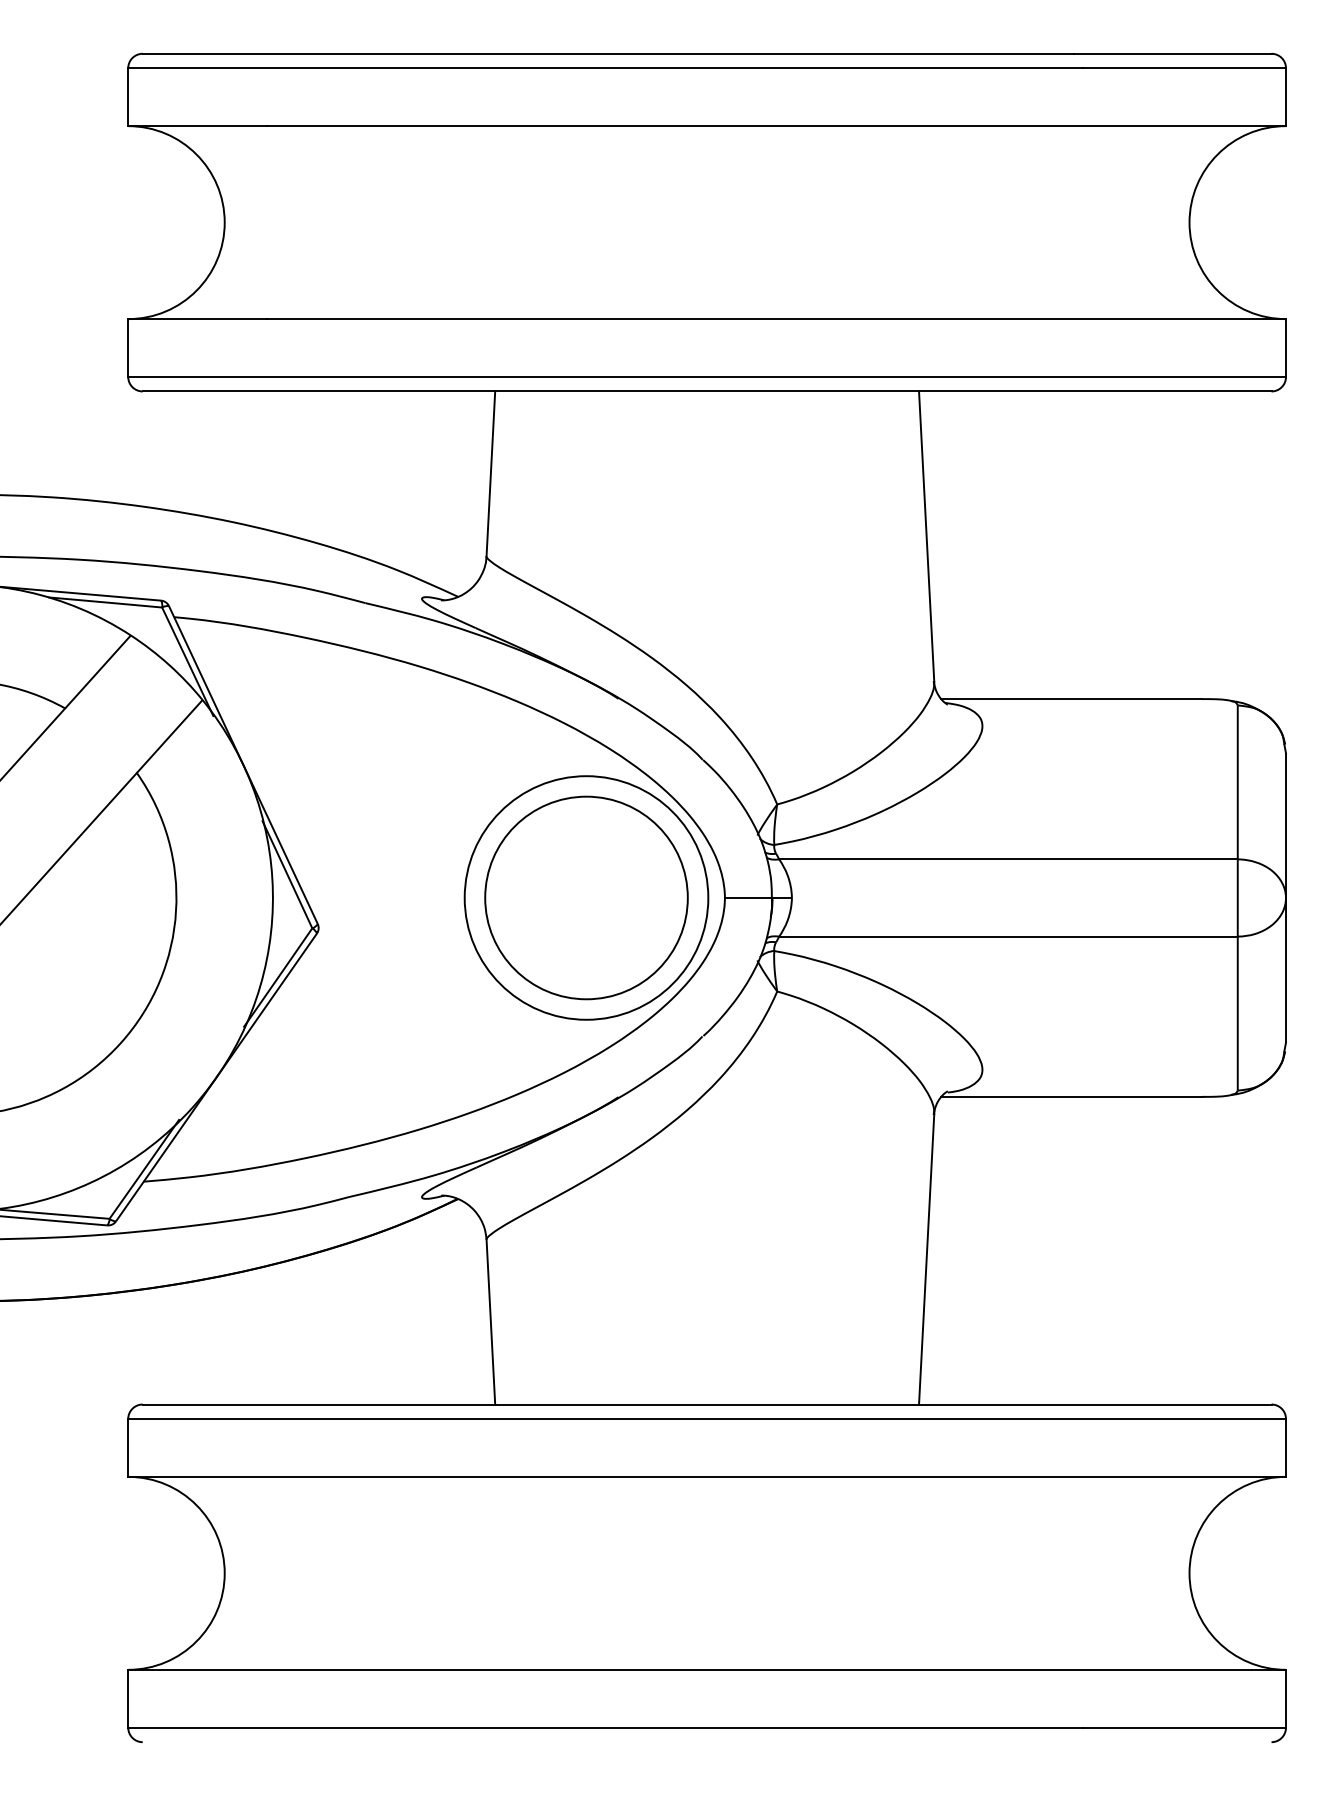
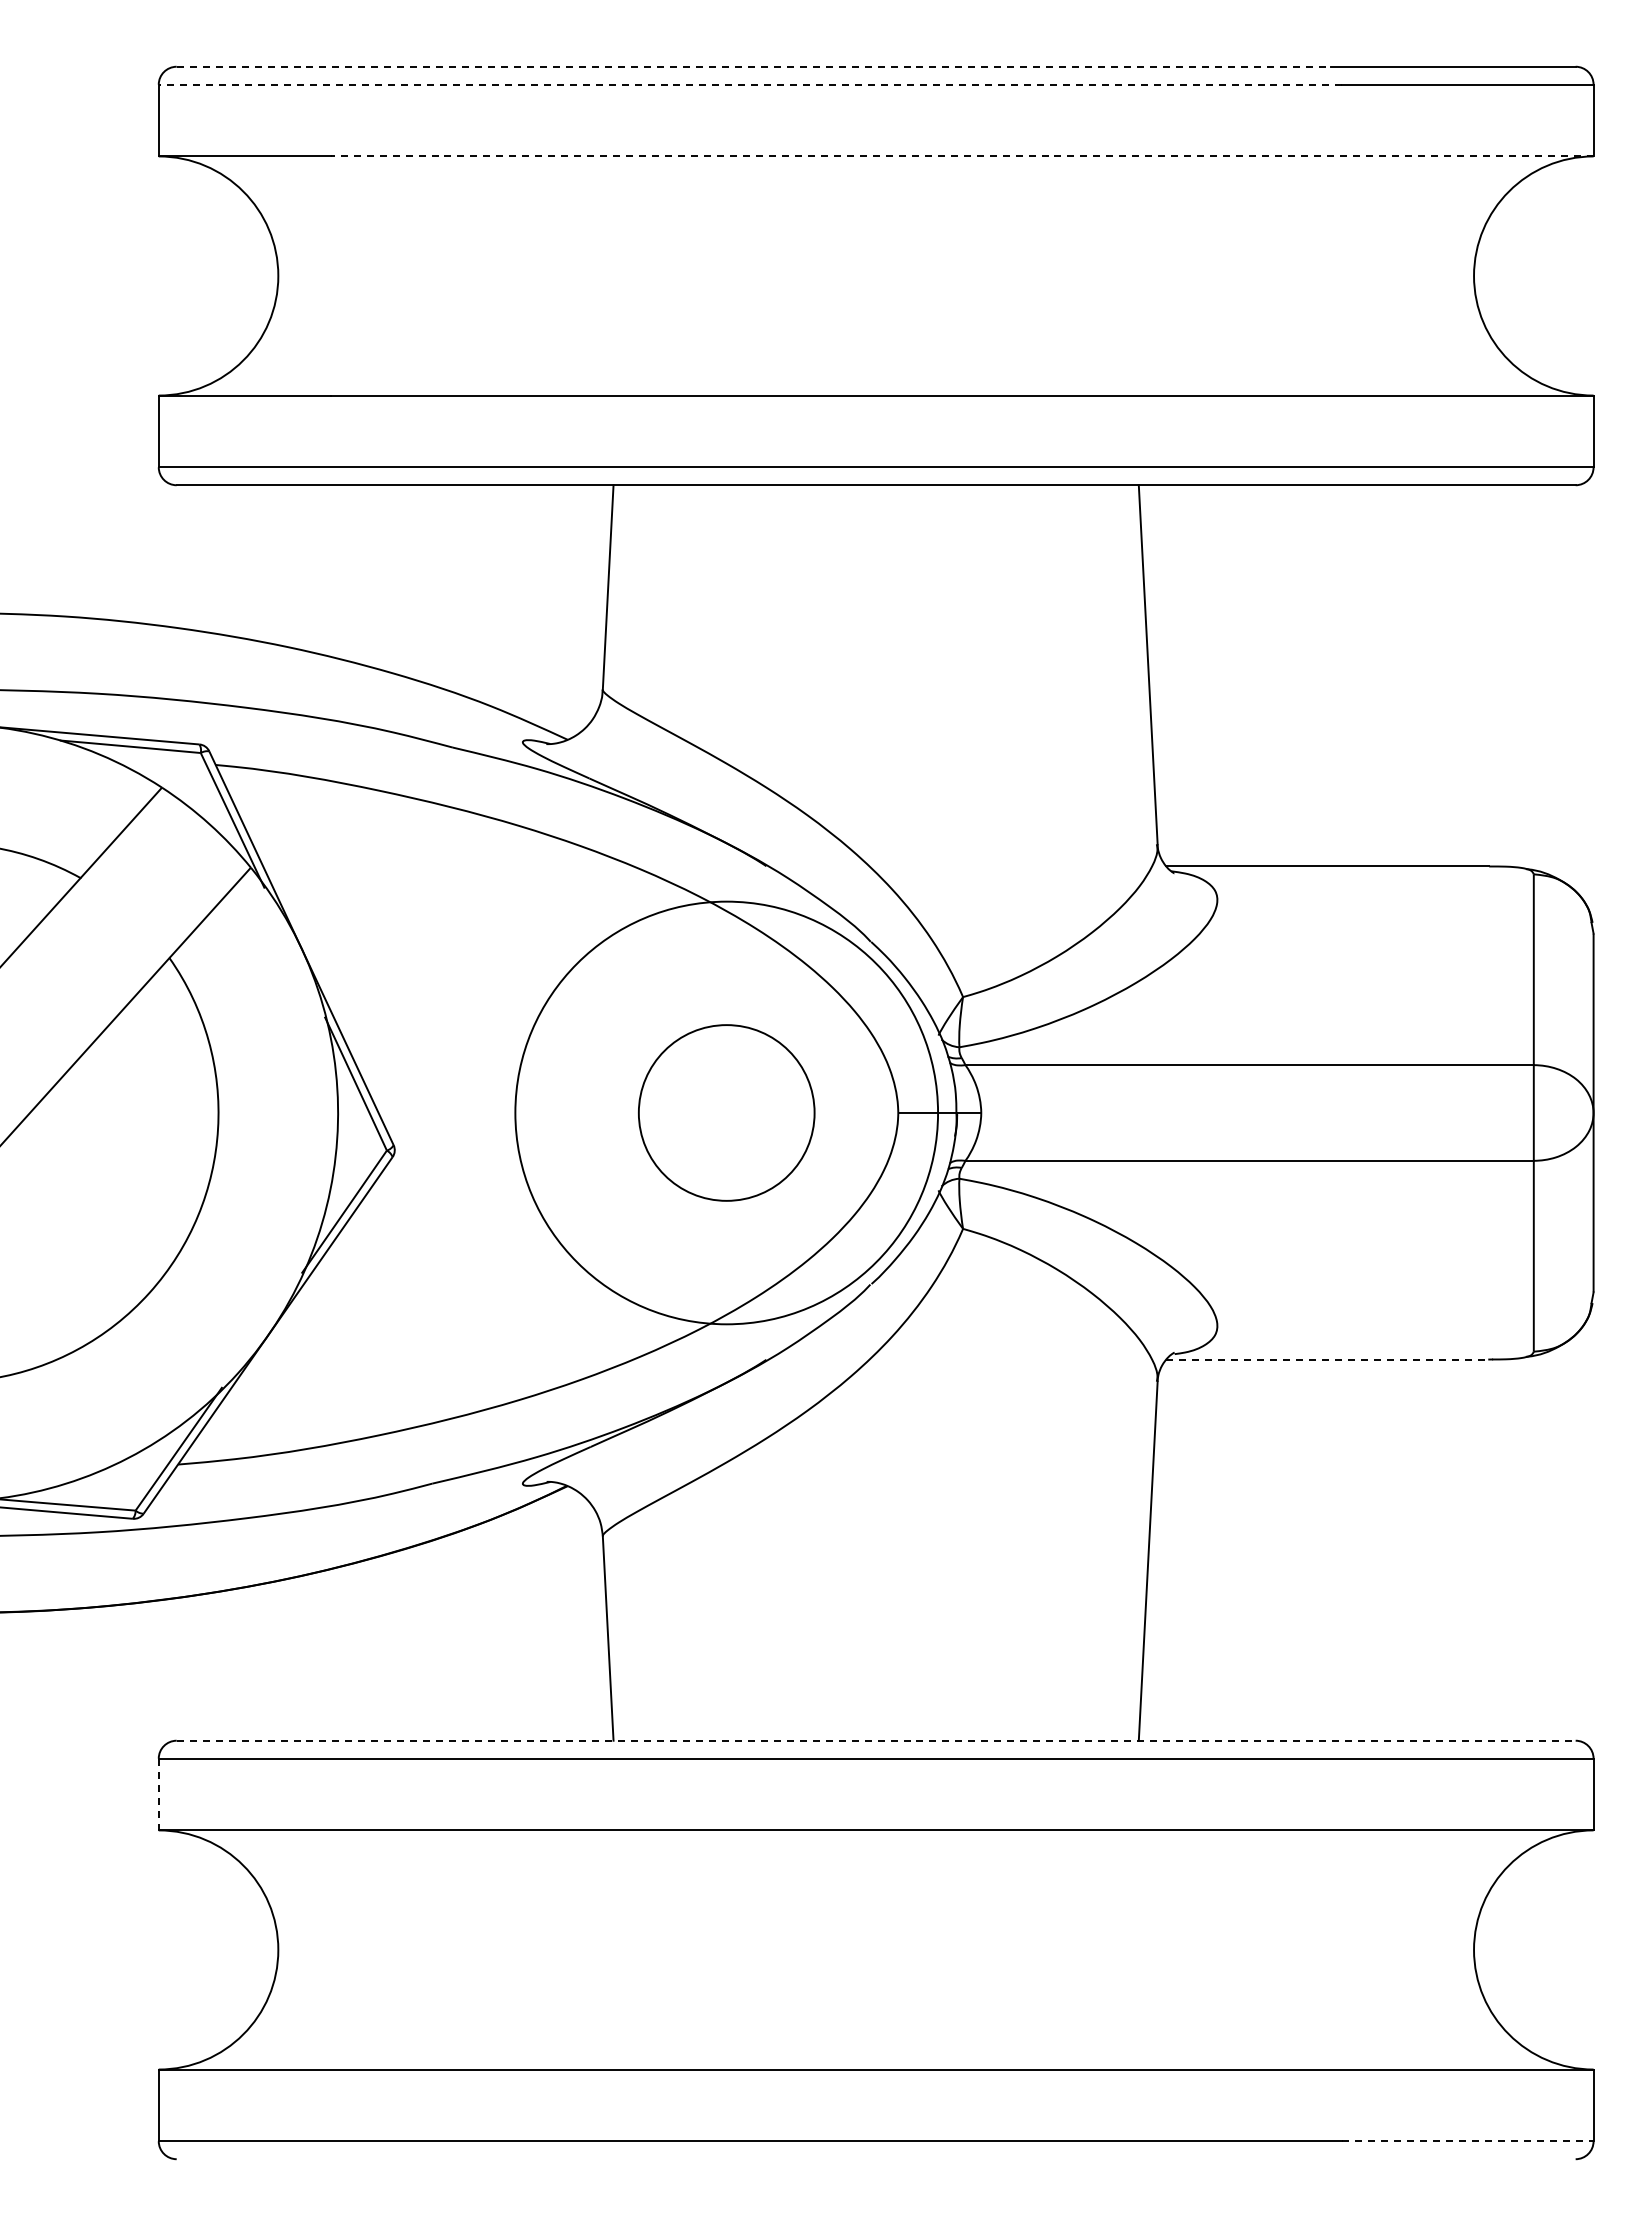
line: (608, 53) -> (754, 66), solid -> dashed
line: (605, 68) -> (750, 84), solid -> dashed
line: (775, 126) -> (961, 156), solid -> dashed
circle: (586, 897) -> (726, 1112), size x0.7
circle: (586, 897) -> (726, 1112), size x1.4
line: (1072, 1096) -> (1328, 1359), solid -> dashed
line: (707, 1404) -> (876, 1740), solid -> dashed
line: (128, 1447) -> (158, 1794), solid -> dashed
line: (1184, 1727) -> (1467, 2141), solid -> dashed

